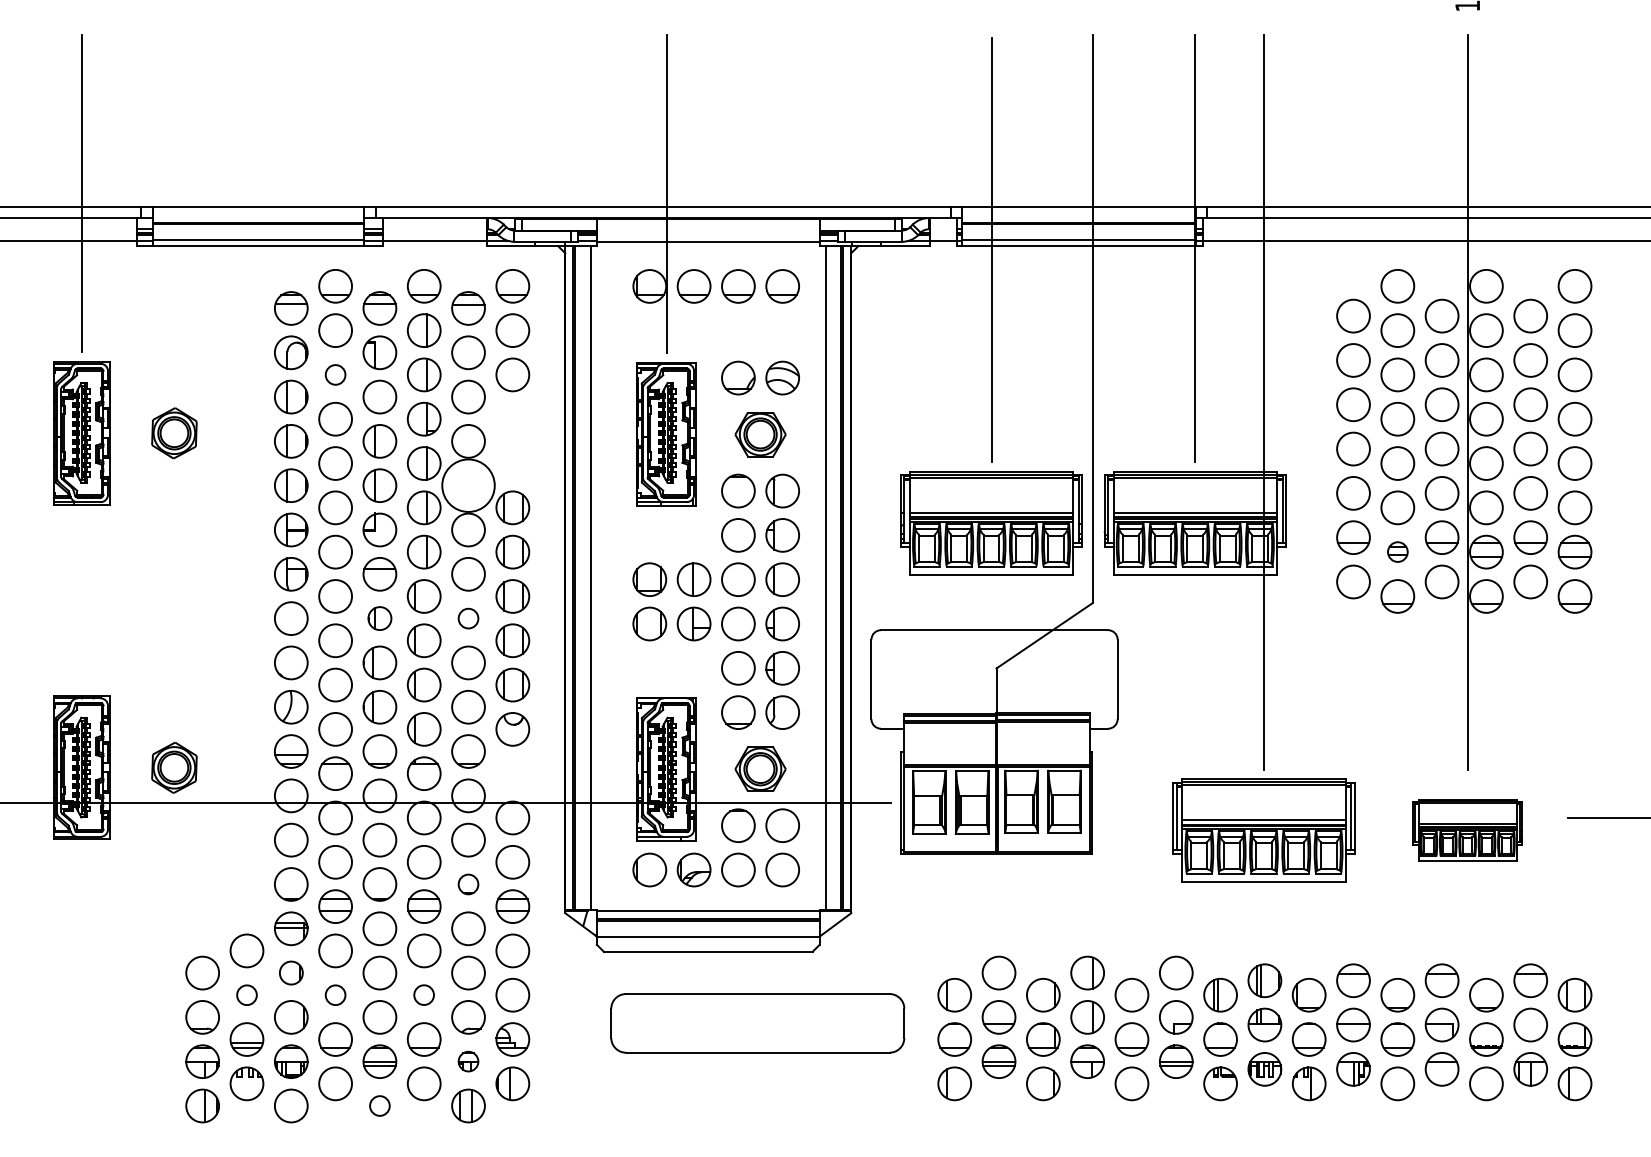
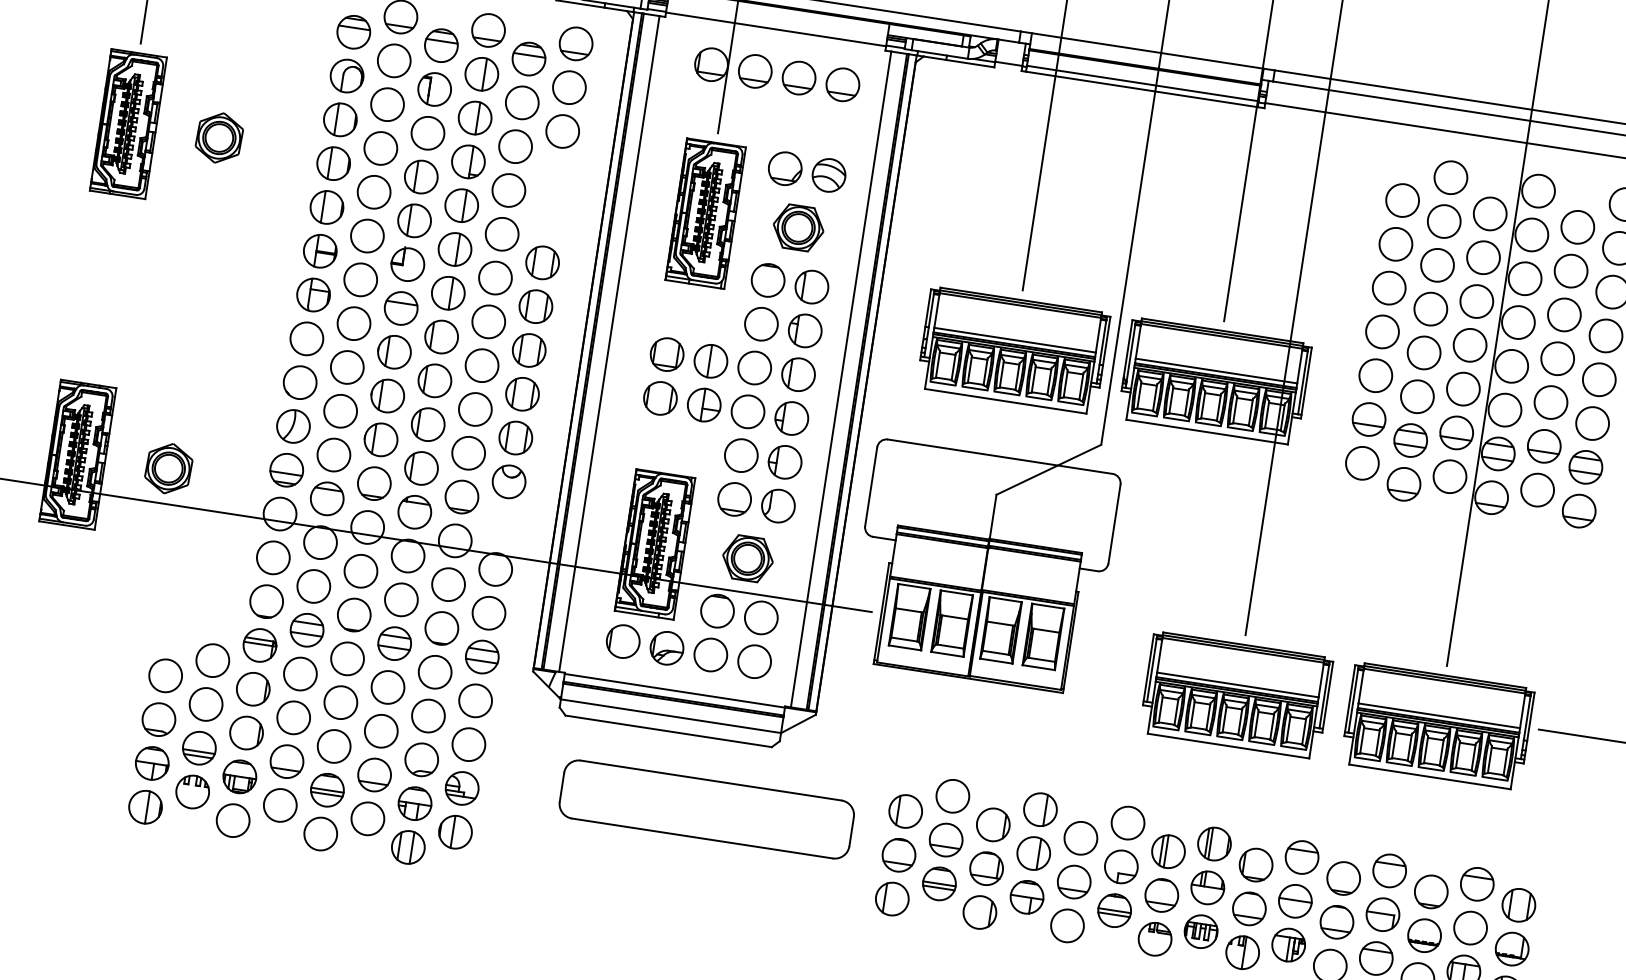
circle: (335, 374) -> (387, 104), size x1.67
circle: (468, 485) -> (502, 234), size x0.62
part: (1397, 551) -> (1410, 439), size x1.67
part: (379, 618) -> (394, 352), size x1.43
circle: (468, 618) -> (482, 365), size x1.67
part: (1467, 830) -> (1437, 726), size x1.67
circle: (468, 884) -> (441, 628), size x1.67
part: (291, 972) -> (253, 688), size x1.43
circle: (246, 994) -> (205, 703), size x1.67
circle: (335, 994) -> (293, 717), size x1.67
circle: (423, 994) -> (380, 730), size x1.67
part: (468, 1061) -> (415, 803), size x1.67
circle: (379, 1105) -> (320, 833), size x1.67

